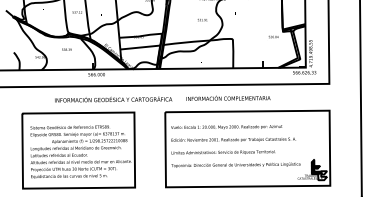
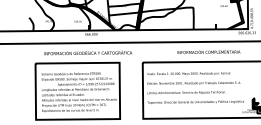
text: (66, 49) -> (77, 21), moved
text: (228, 97) -> (208, 51), moved
text: (113, 99) -> (88, 53), moved

